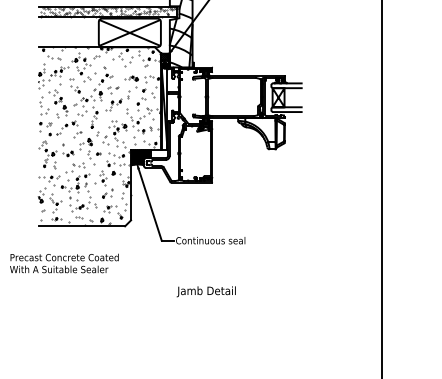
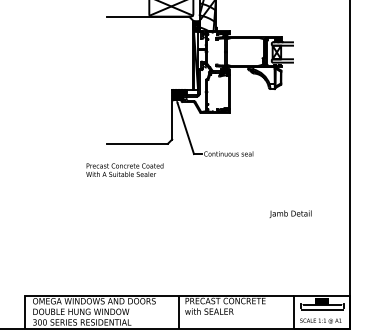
hatch: (99, 135) -> (149, 79), removed
text: (206, 290) -> (290, 213), moved

